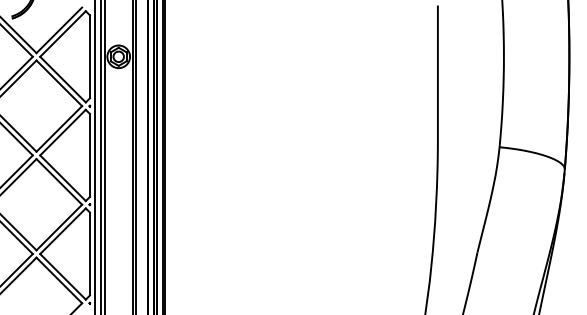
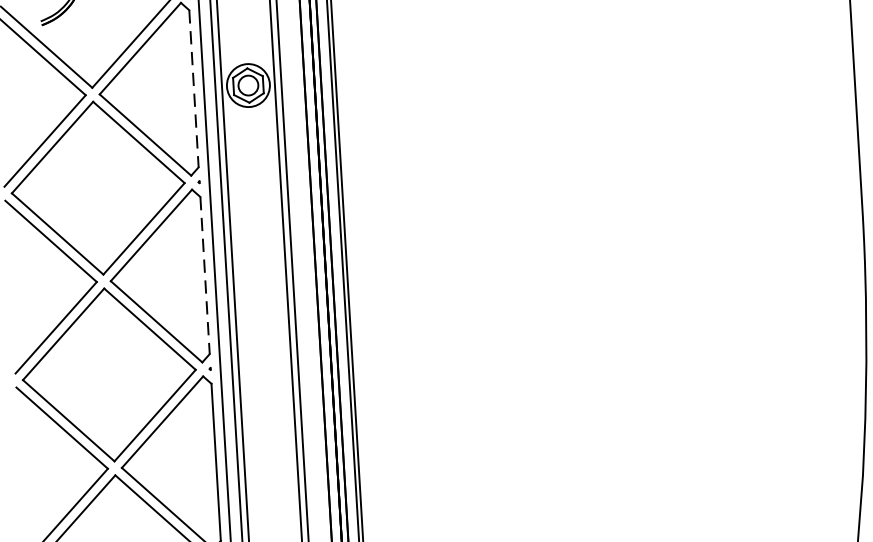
line: (89, 57) -> (193, 90), solid -> dashed
line: (89, 155) -> (204, 275), solid -> dashed

